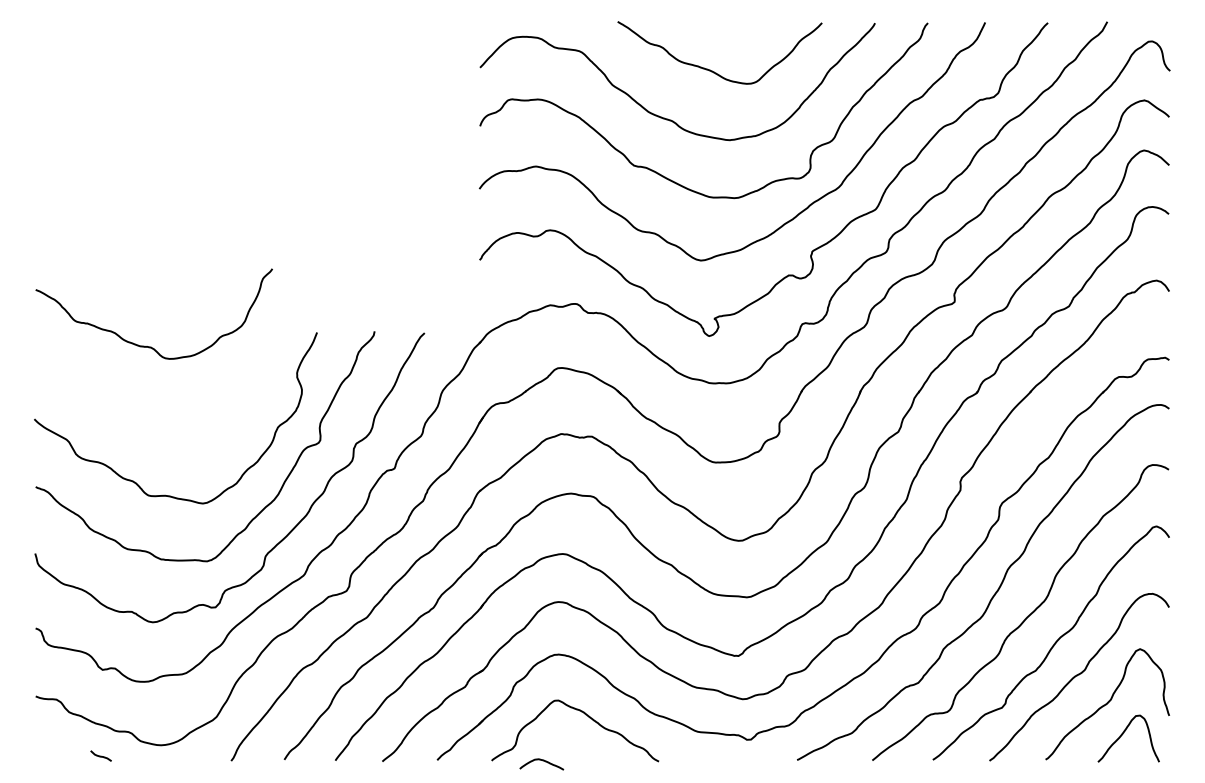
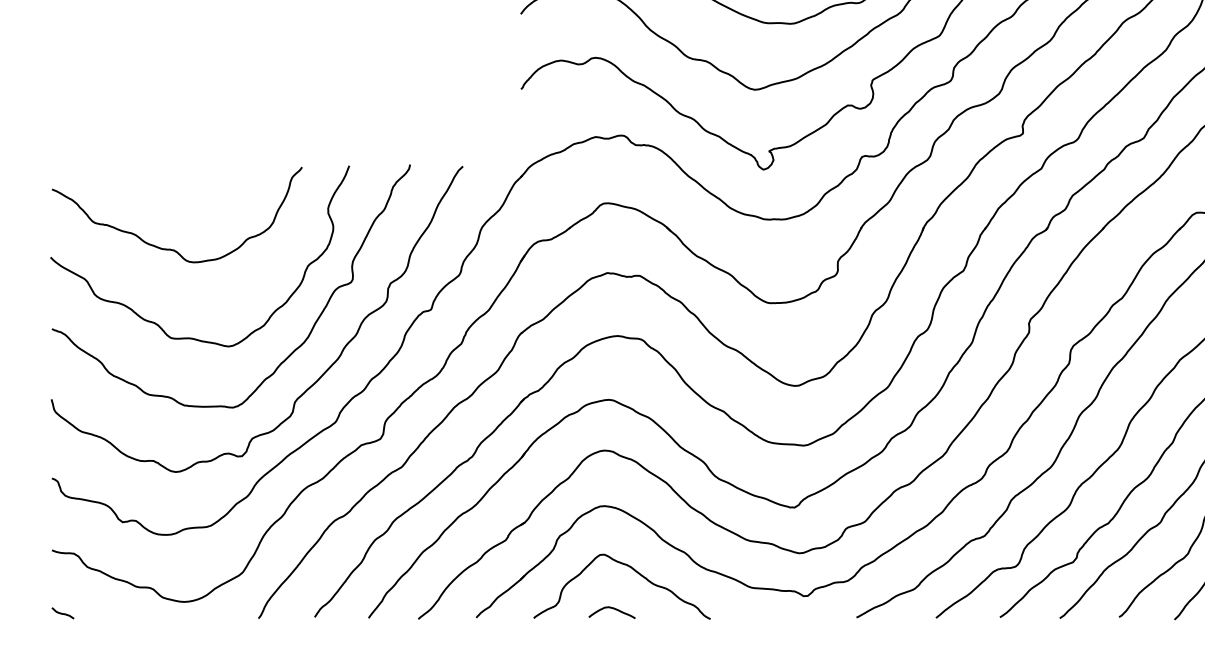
curve: (151, 346) -> (174, 249), moved
curve: (100, 755) -> (62, 612), moved
curve: (542, 761) -> (612, 609), moved

